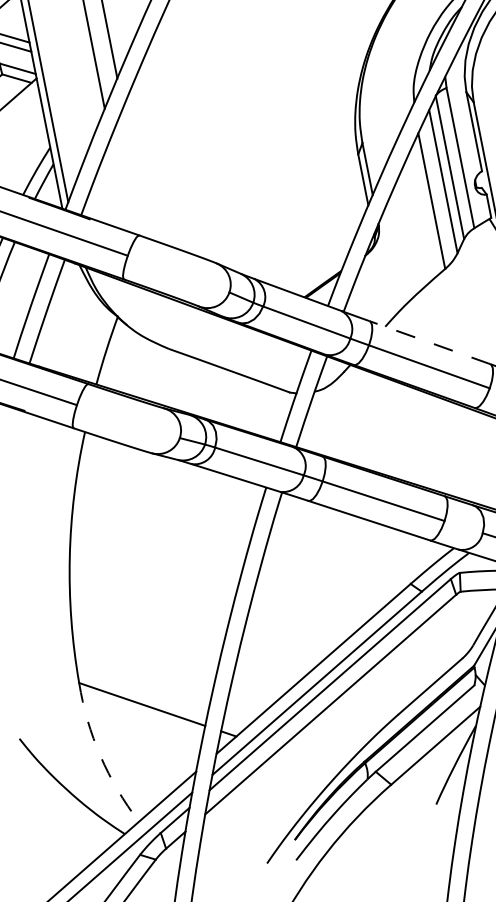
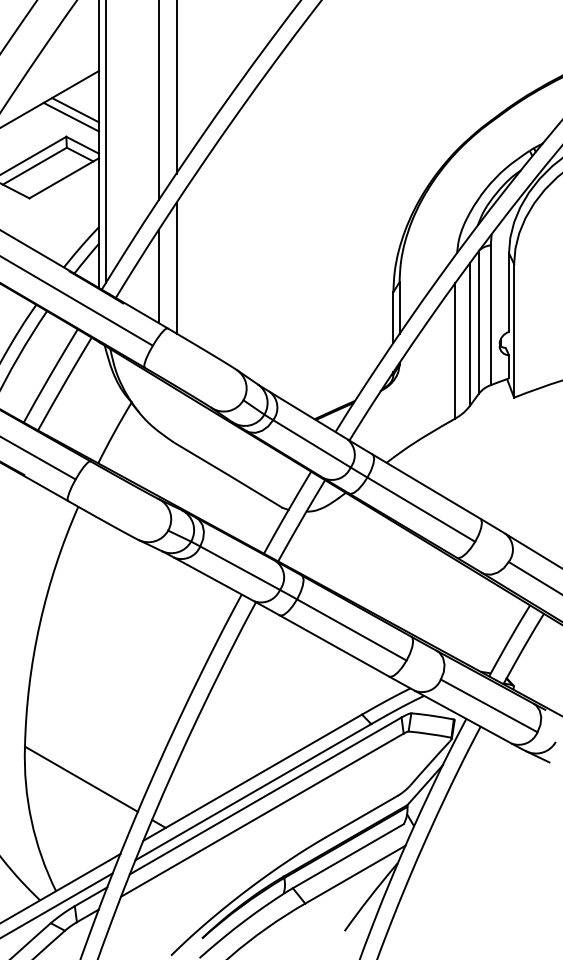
line: (135, 172) -> (176, 267), added
line: (119, 185) -> (158, 276), added
line: (430, 342) -> (426, 486), dashed -> solid
arc: (100, 755) -> (31, 820), dashed -> solid

